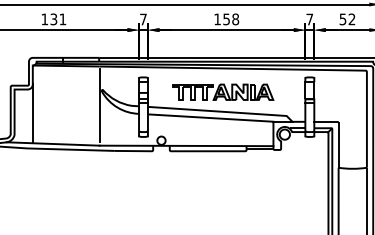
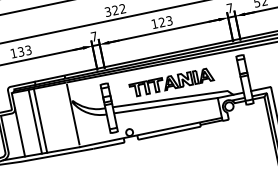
text: (62, 19) -> (28, 50), 131 -> 133
text: (231, 19) -> (166, 21), 158 -> 123
line: (53, 104) -> (35, 121), added
line: (59, 104) -> (40, 120), added

